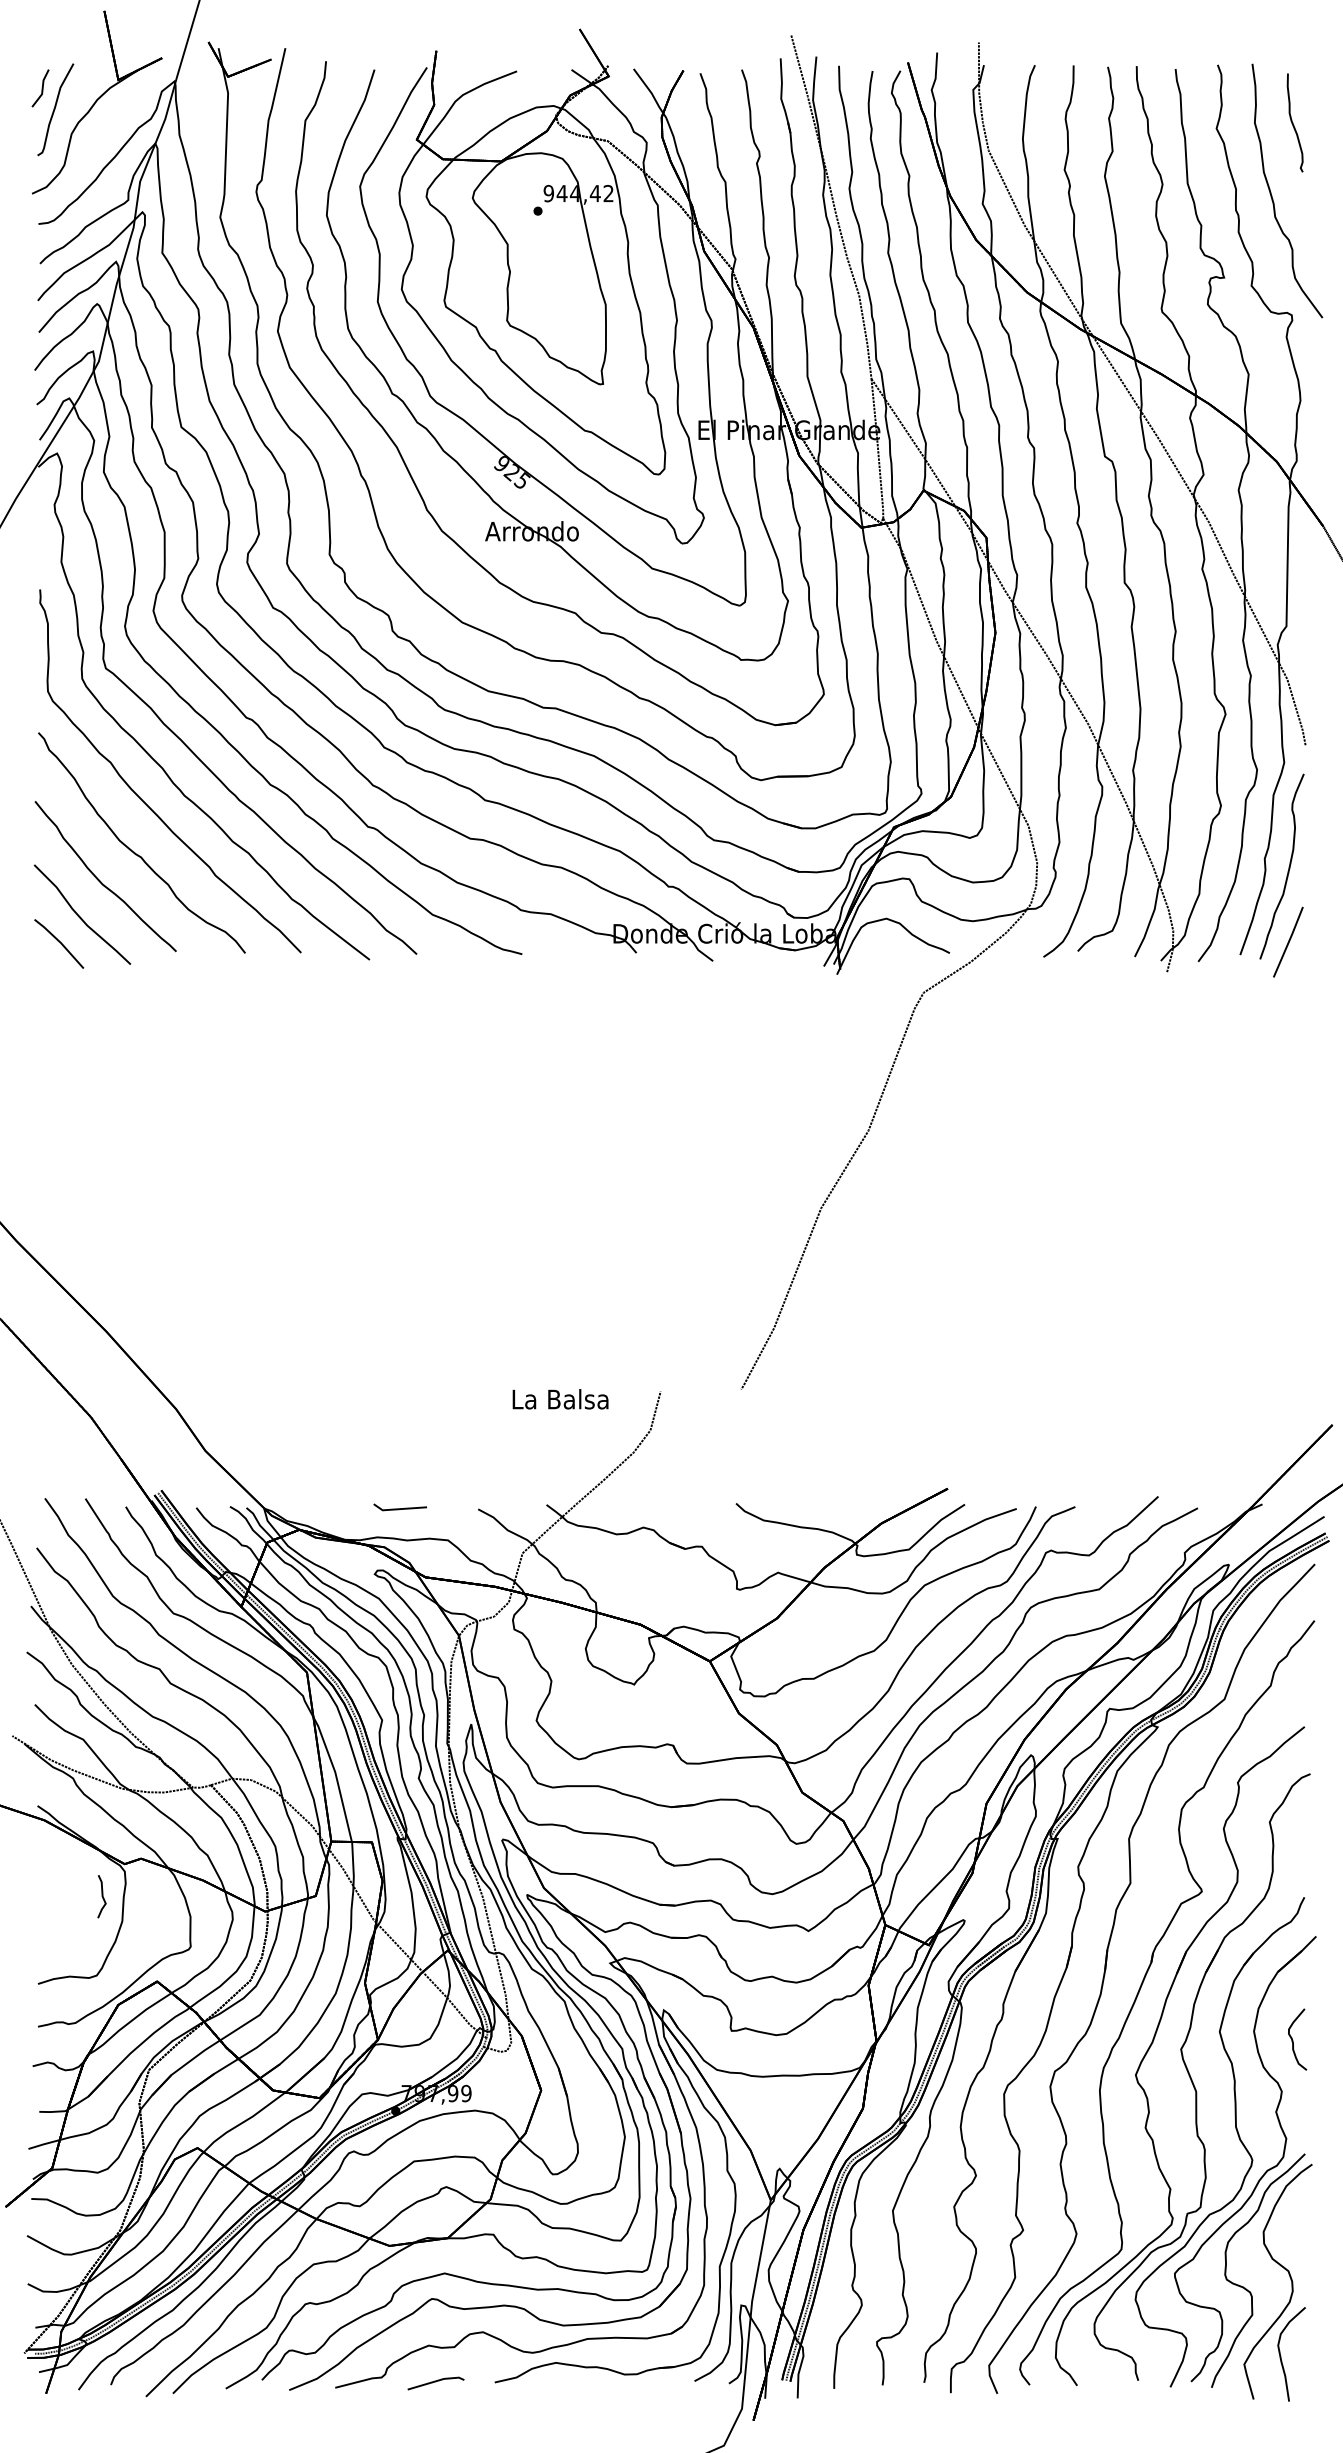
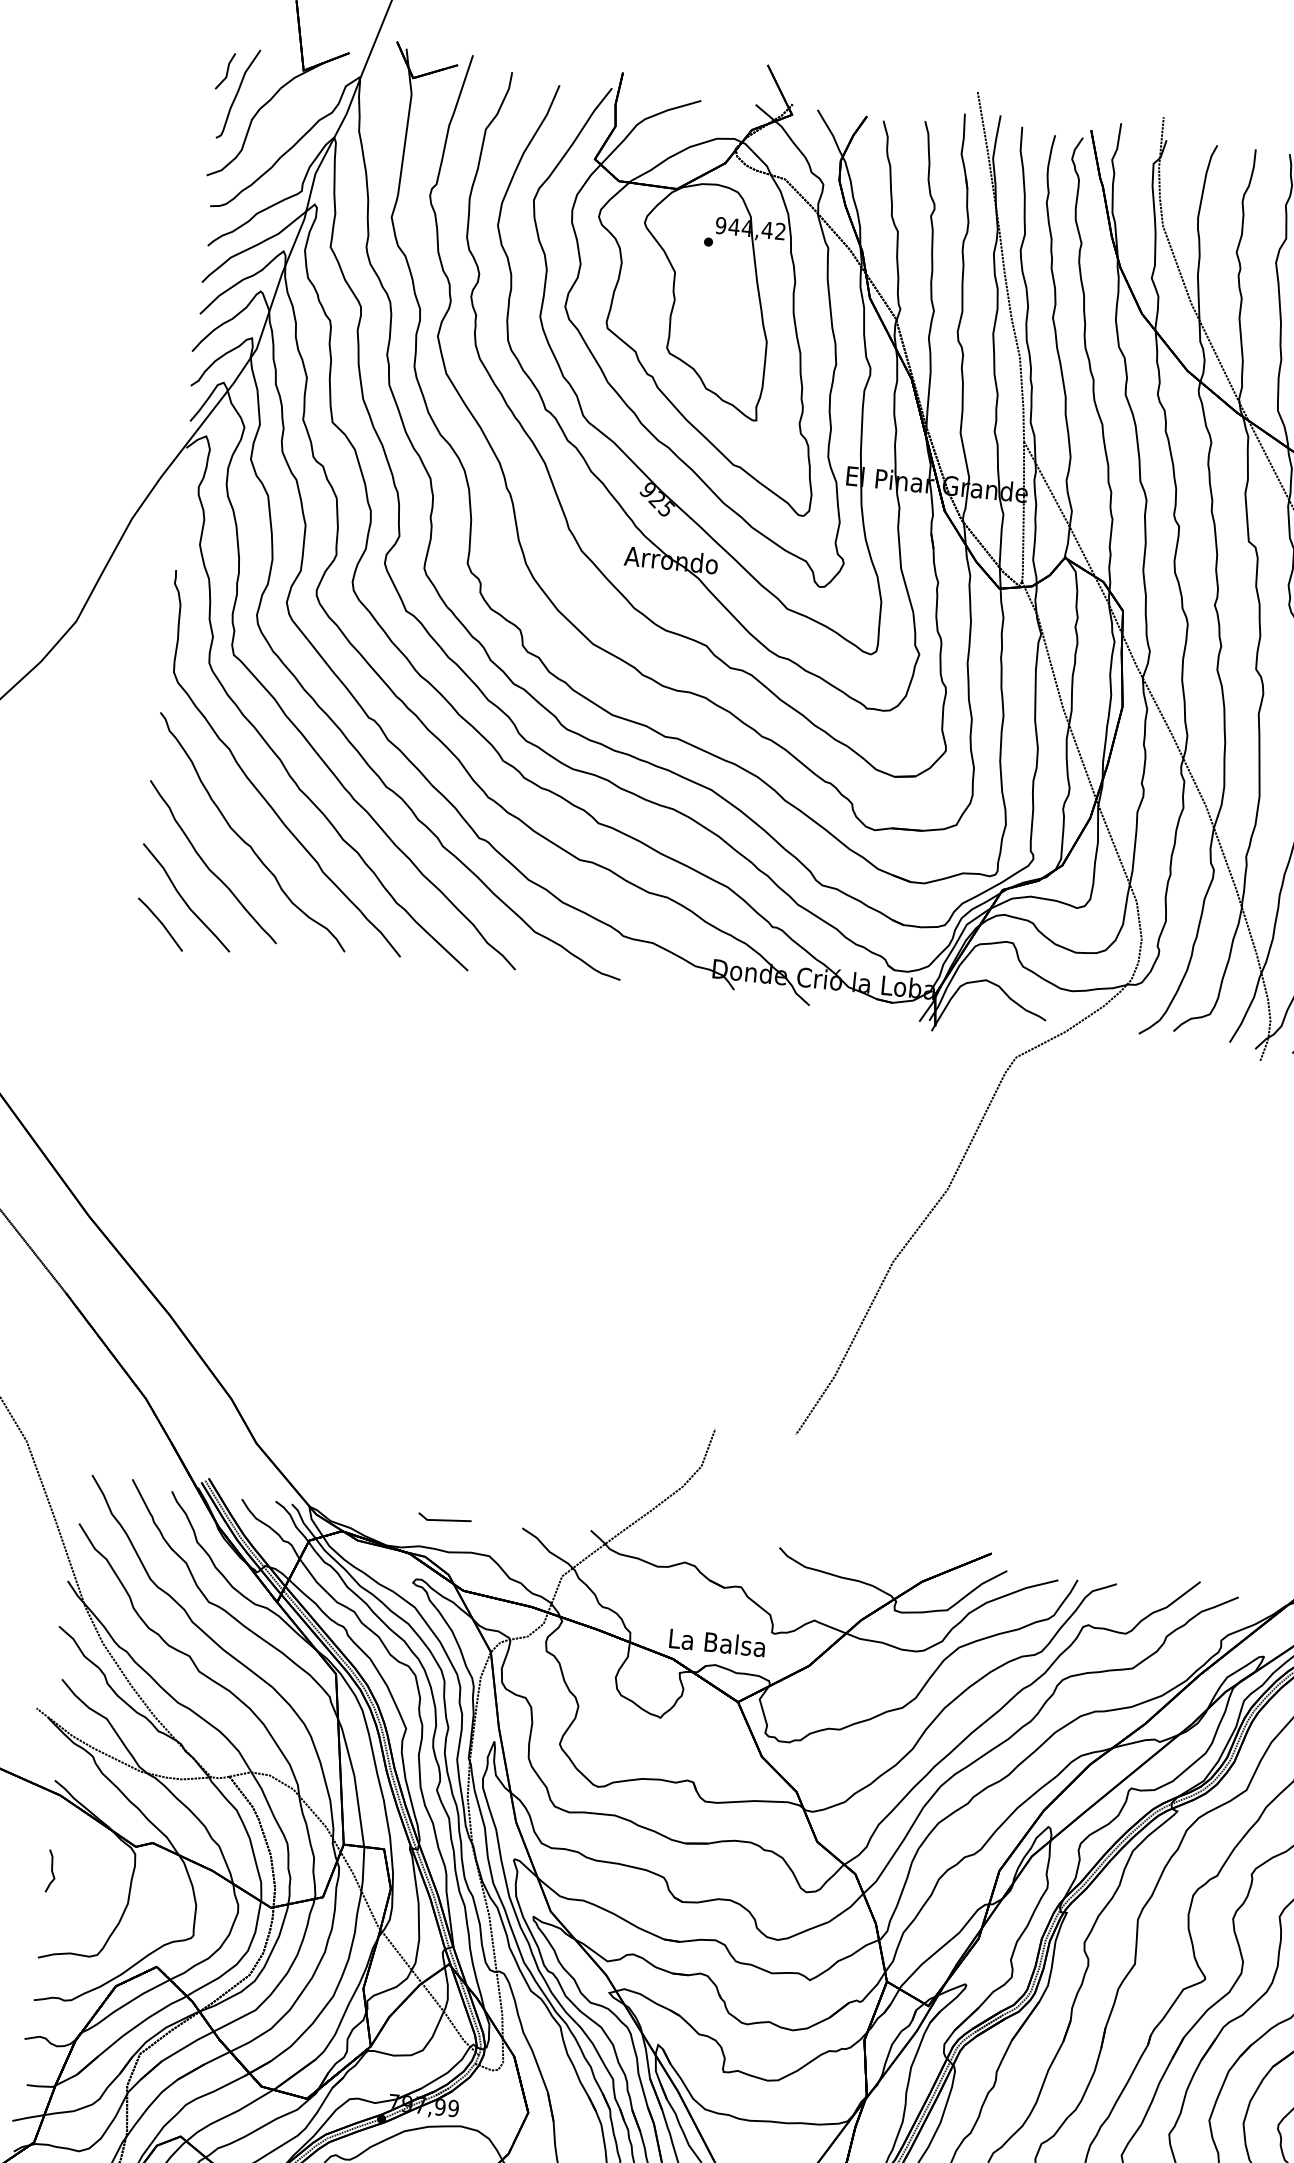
text: (560, 1399) -> (717, 1642), moved
part: (101, 1896) -> (50, 1871), moved

